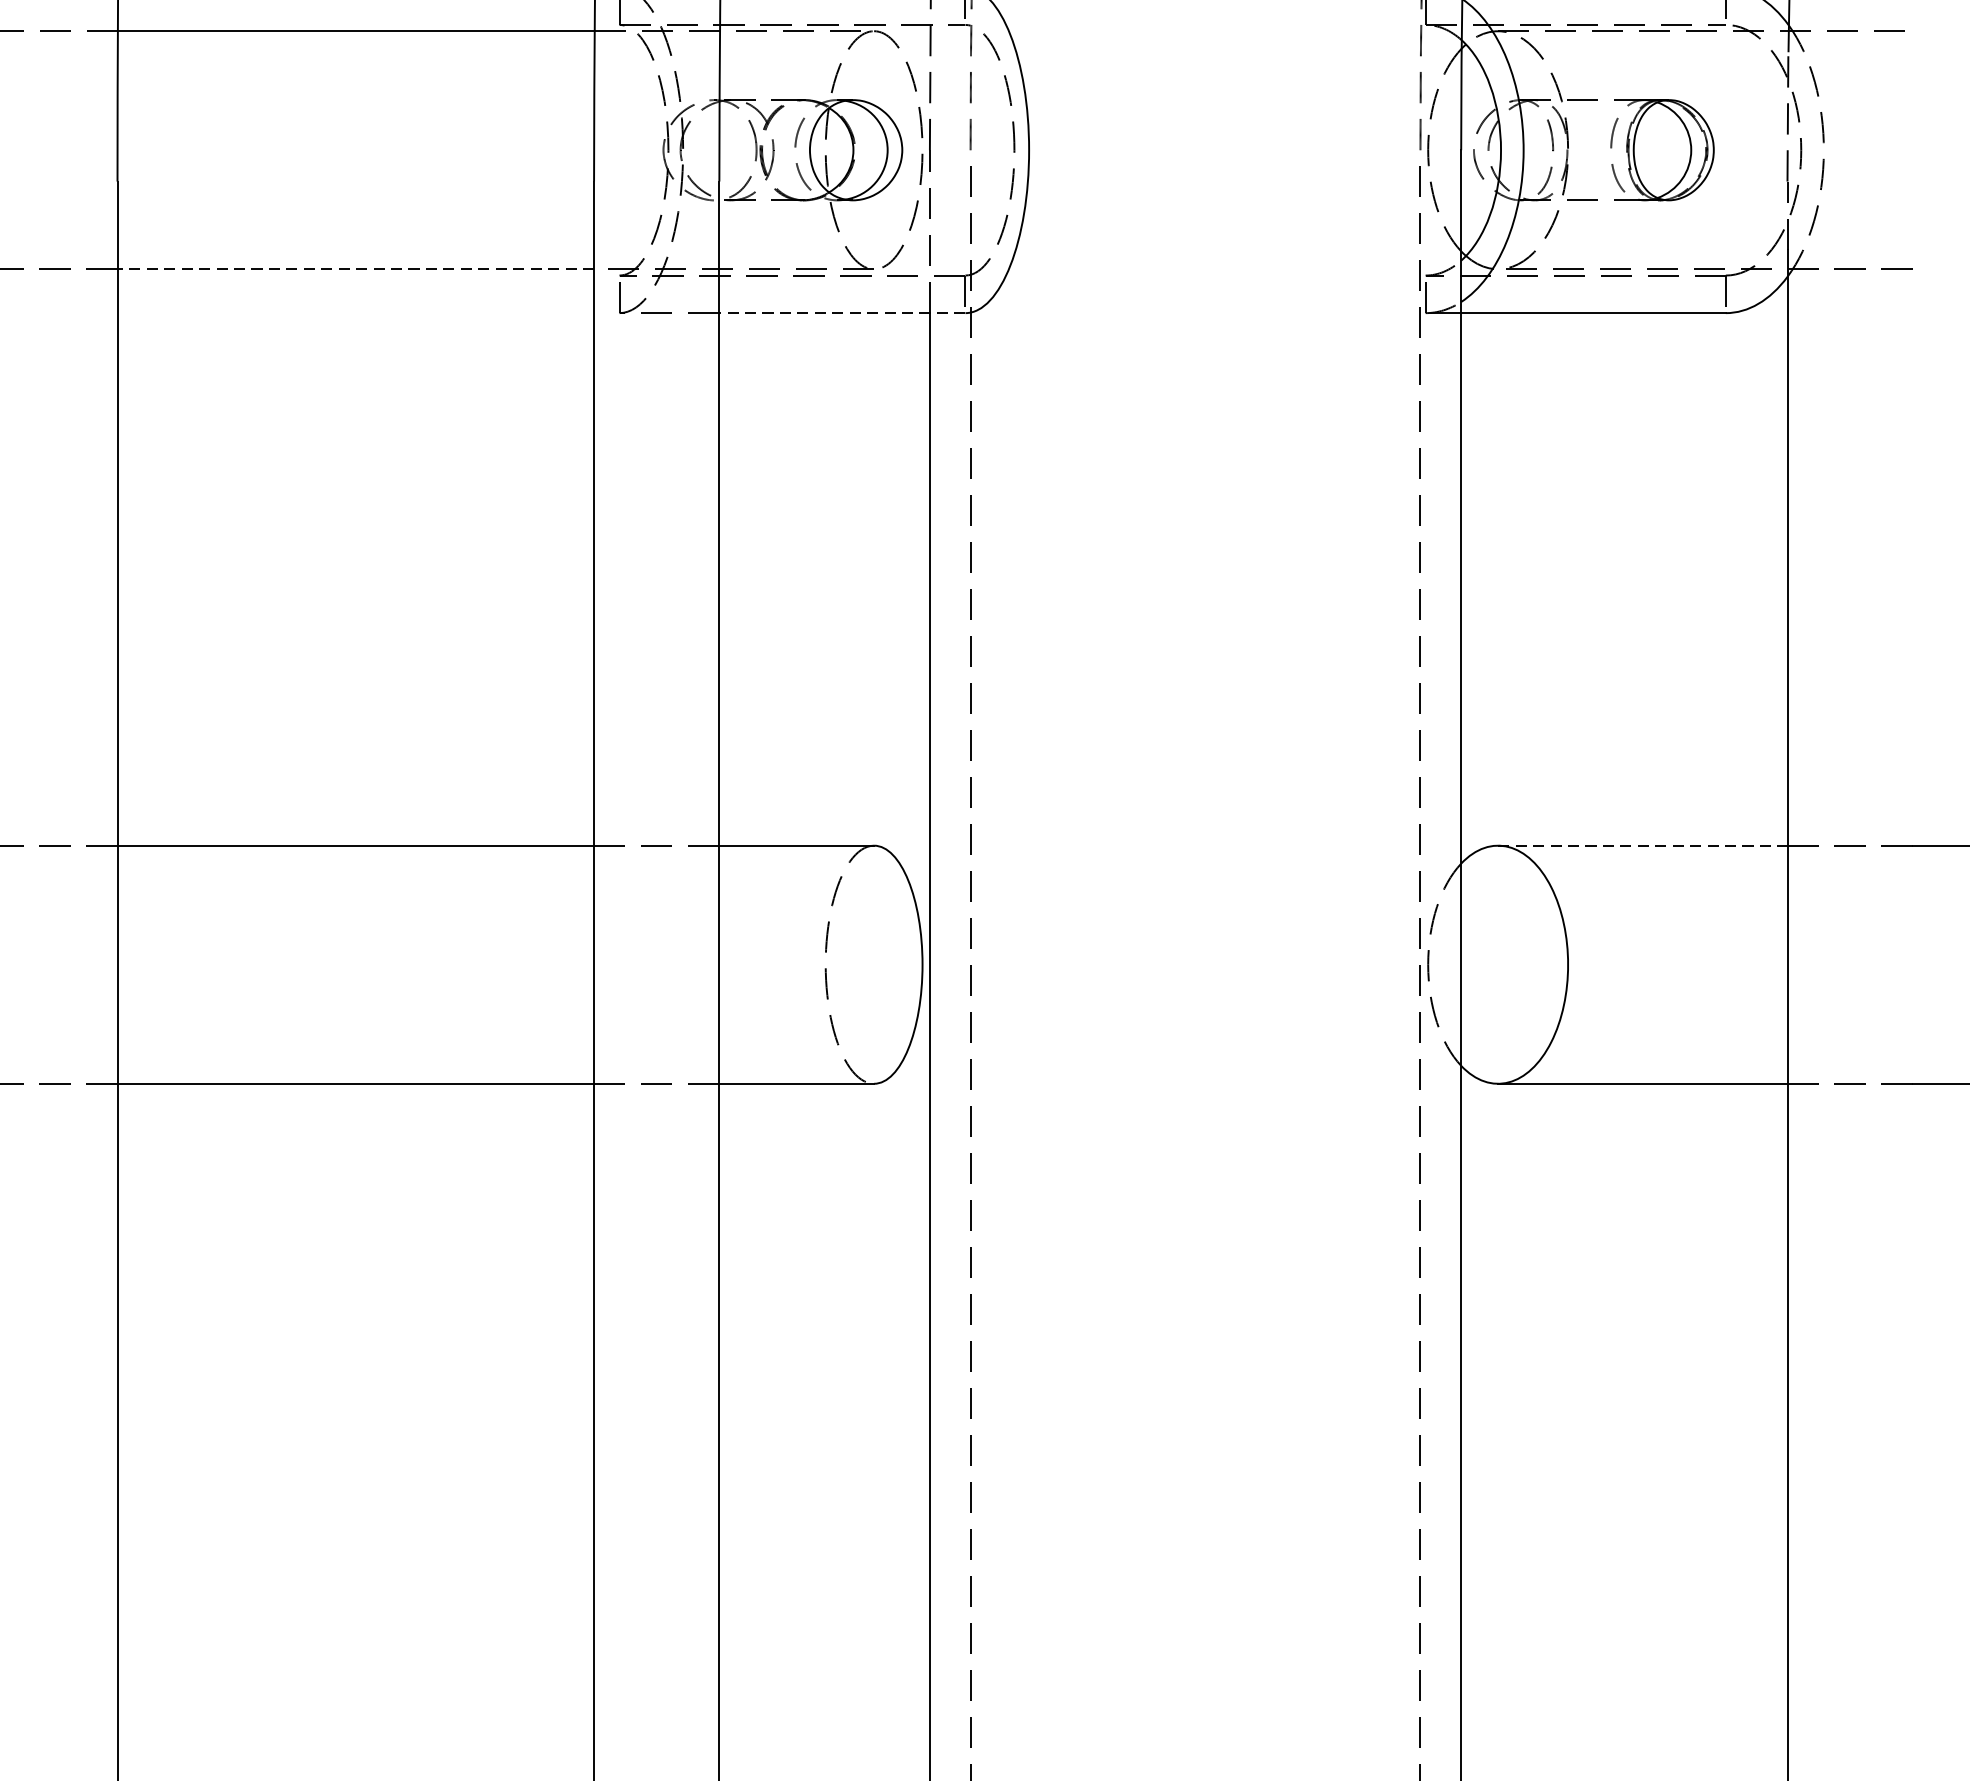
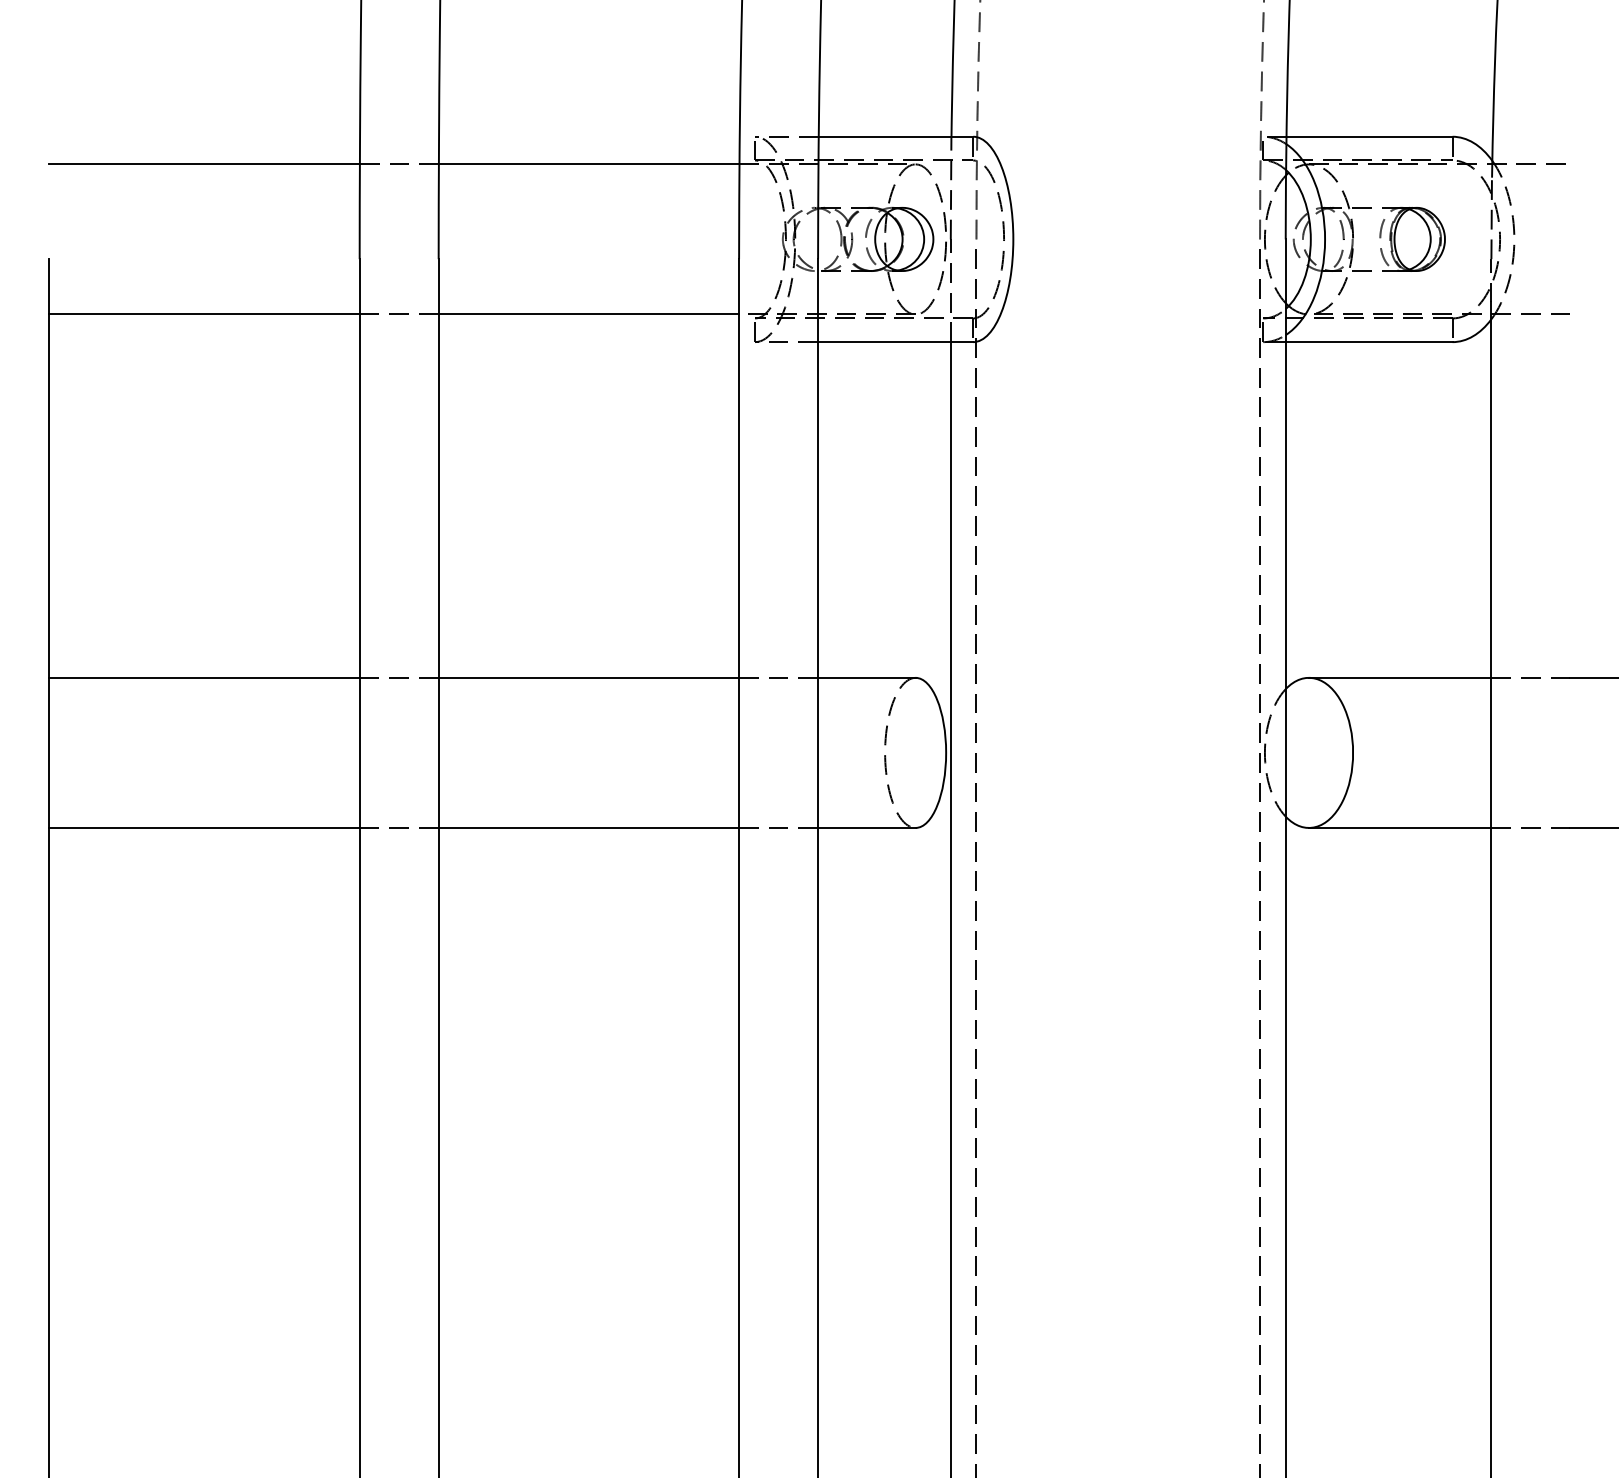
line: (355, 269) -> (588, 314), dashed -> solid
line: (842, 313) -> (895, 342), dashed -> solid
line: (1643, 845) -> (1400, 677), dashed -> solid

